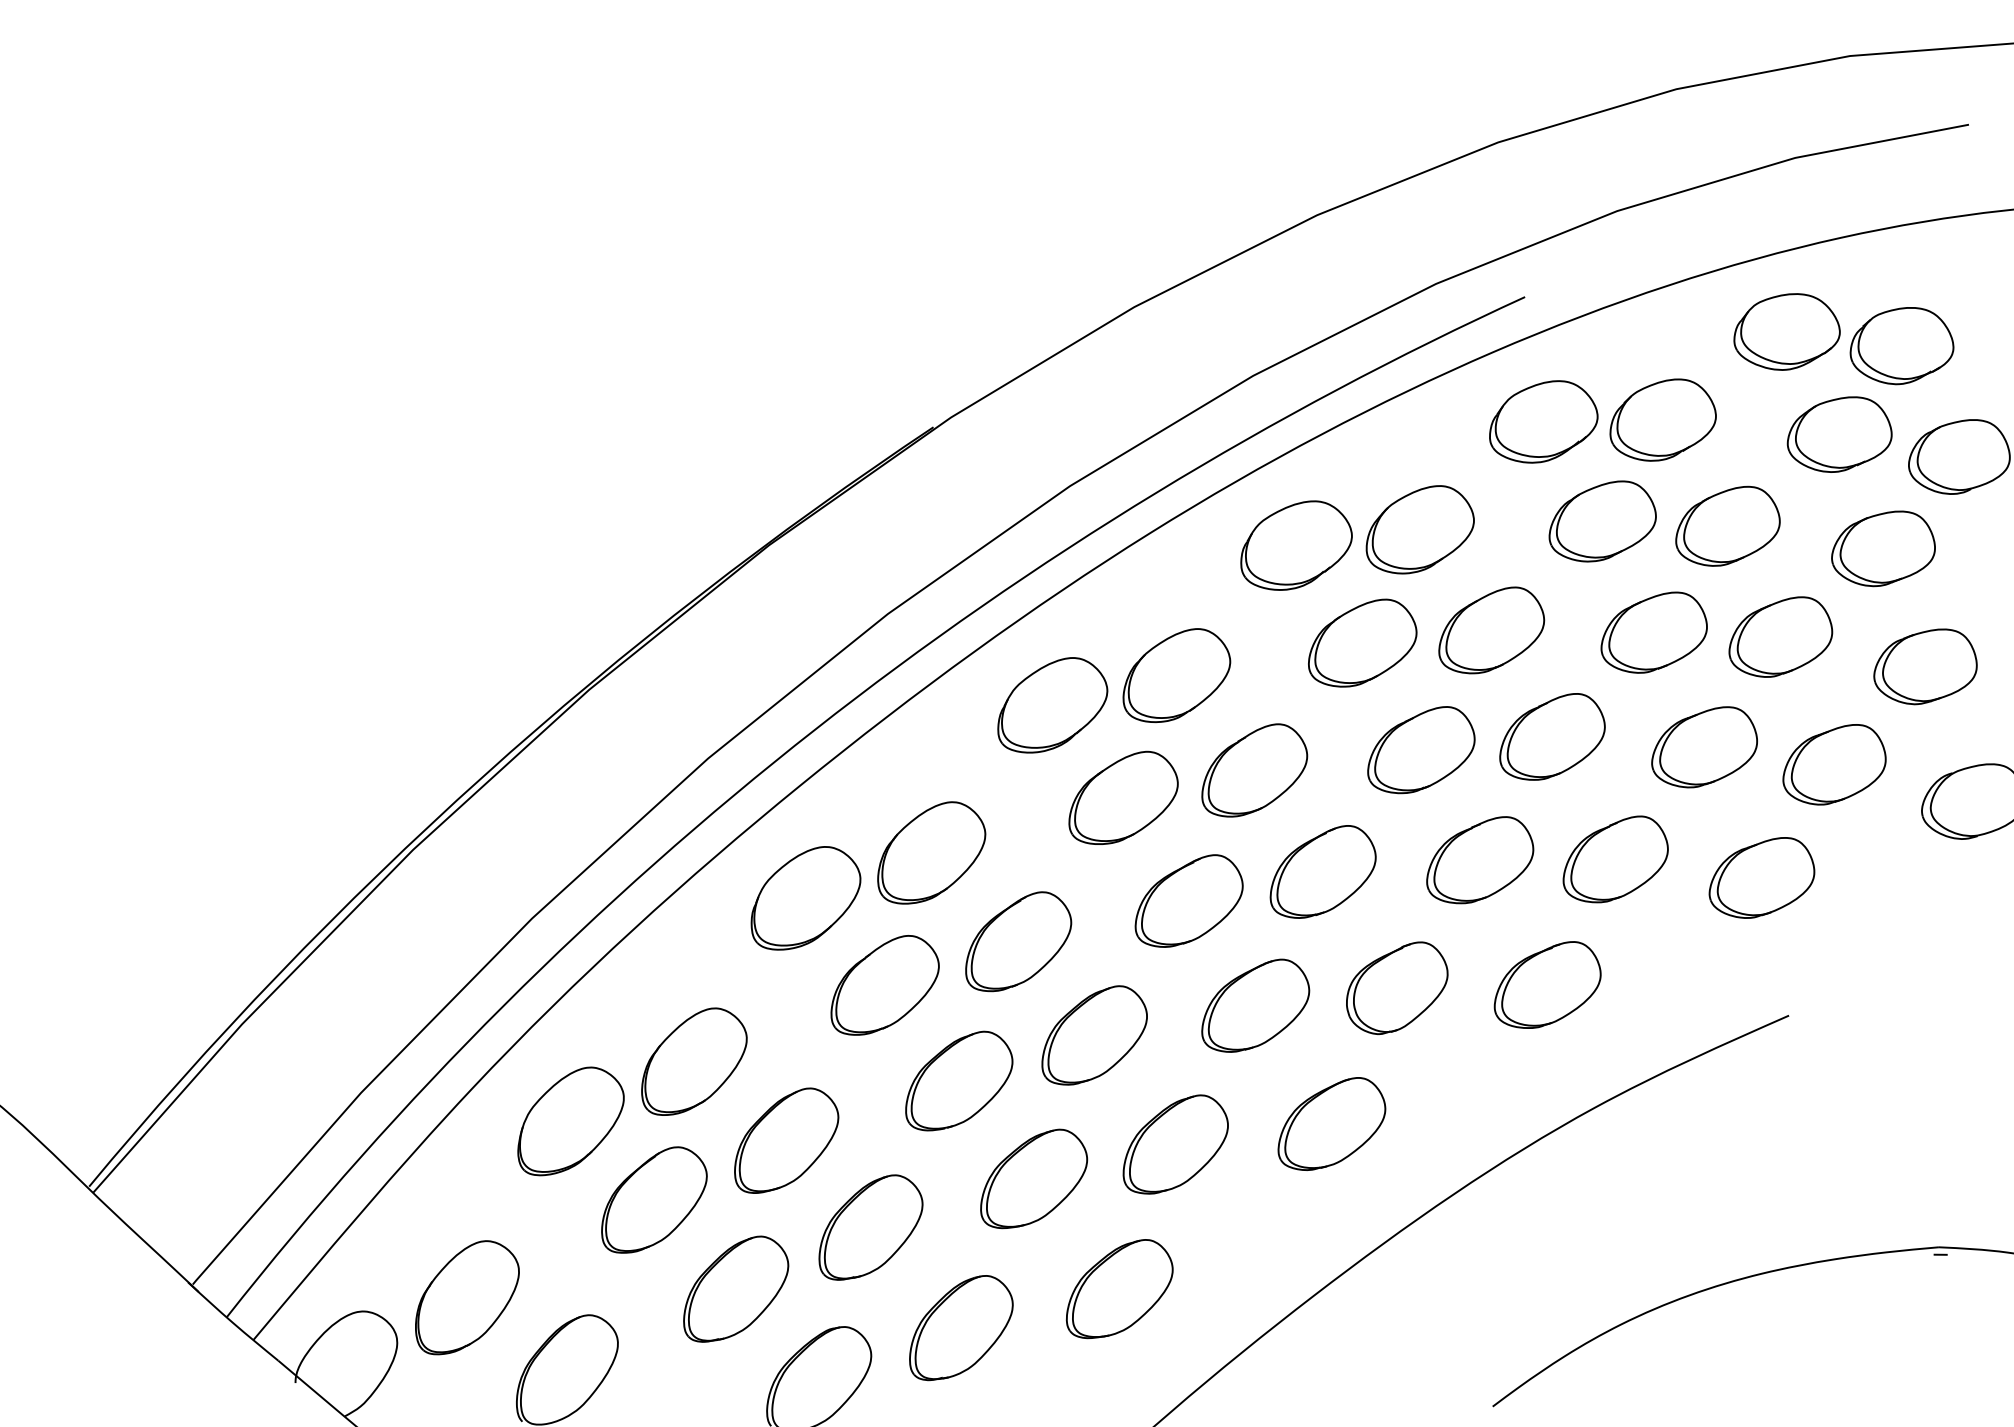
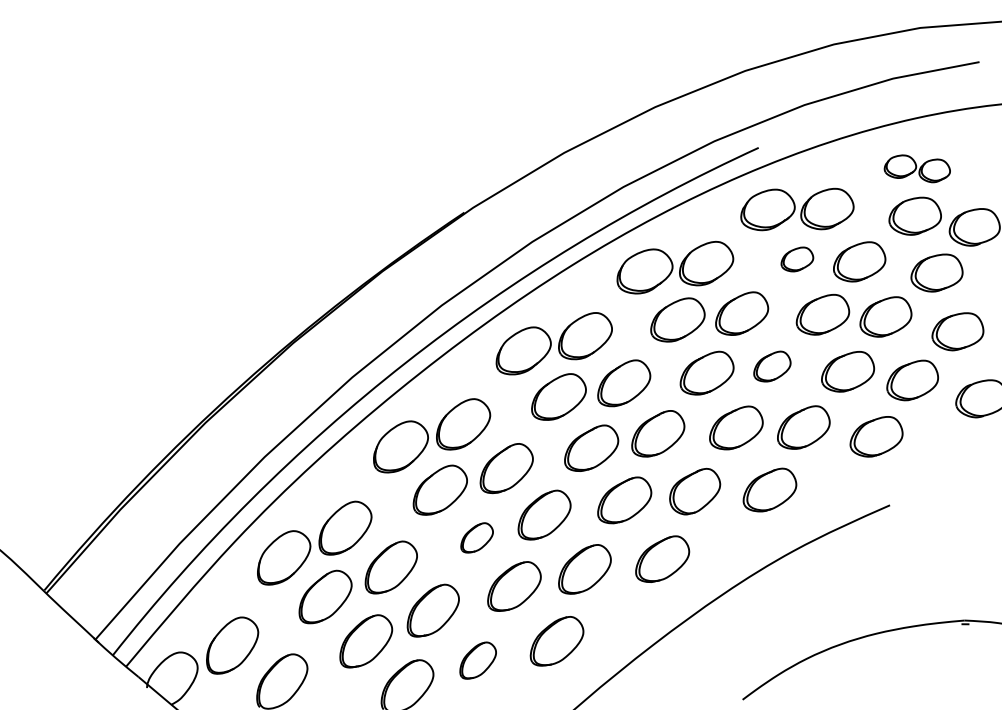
part: (1844, 338) -> (917, 168), size x0.6
part: (1603, 521) -> (797, 259), size x0.6
part: (1552, 736) -> (772, 366), size x0.7
part: (957, 1080) -> (476, 537), size x0.6
part: (959, 1327) -> (477, 660), size x0.7

